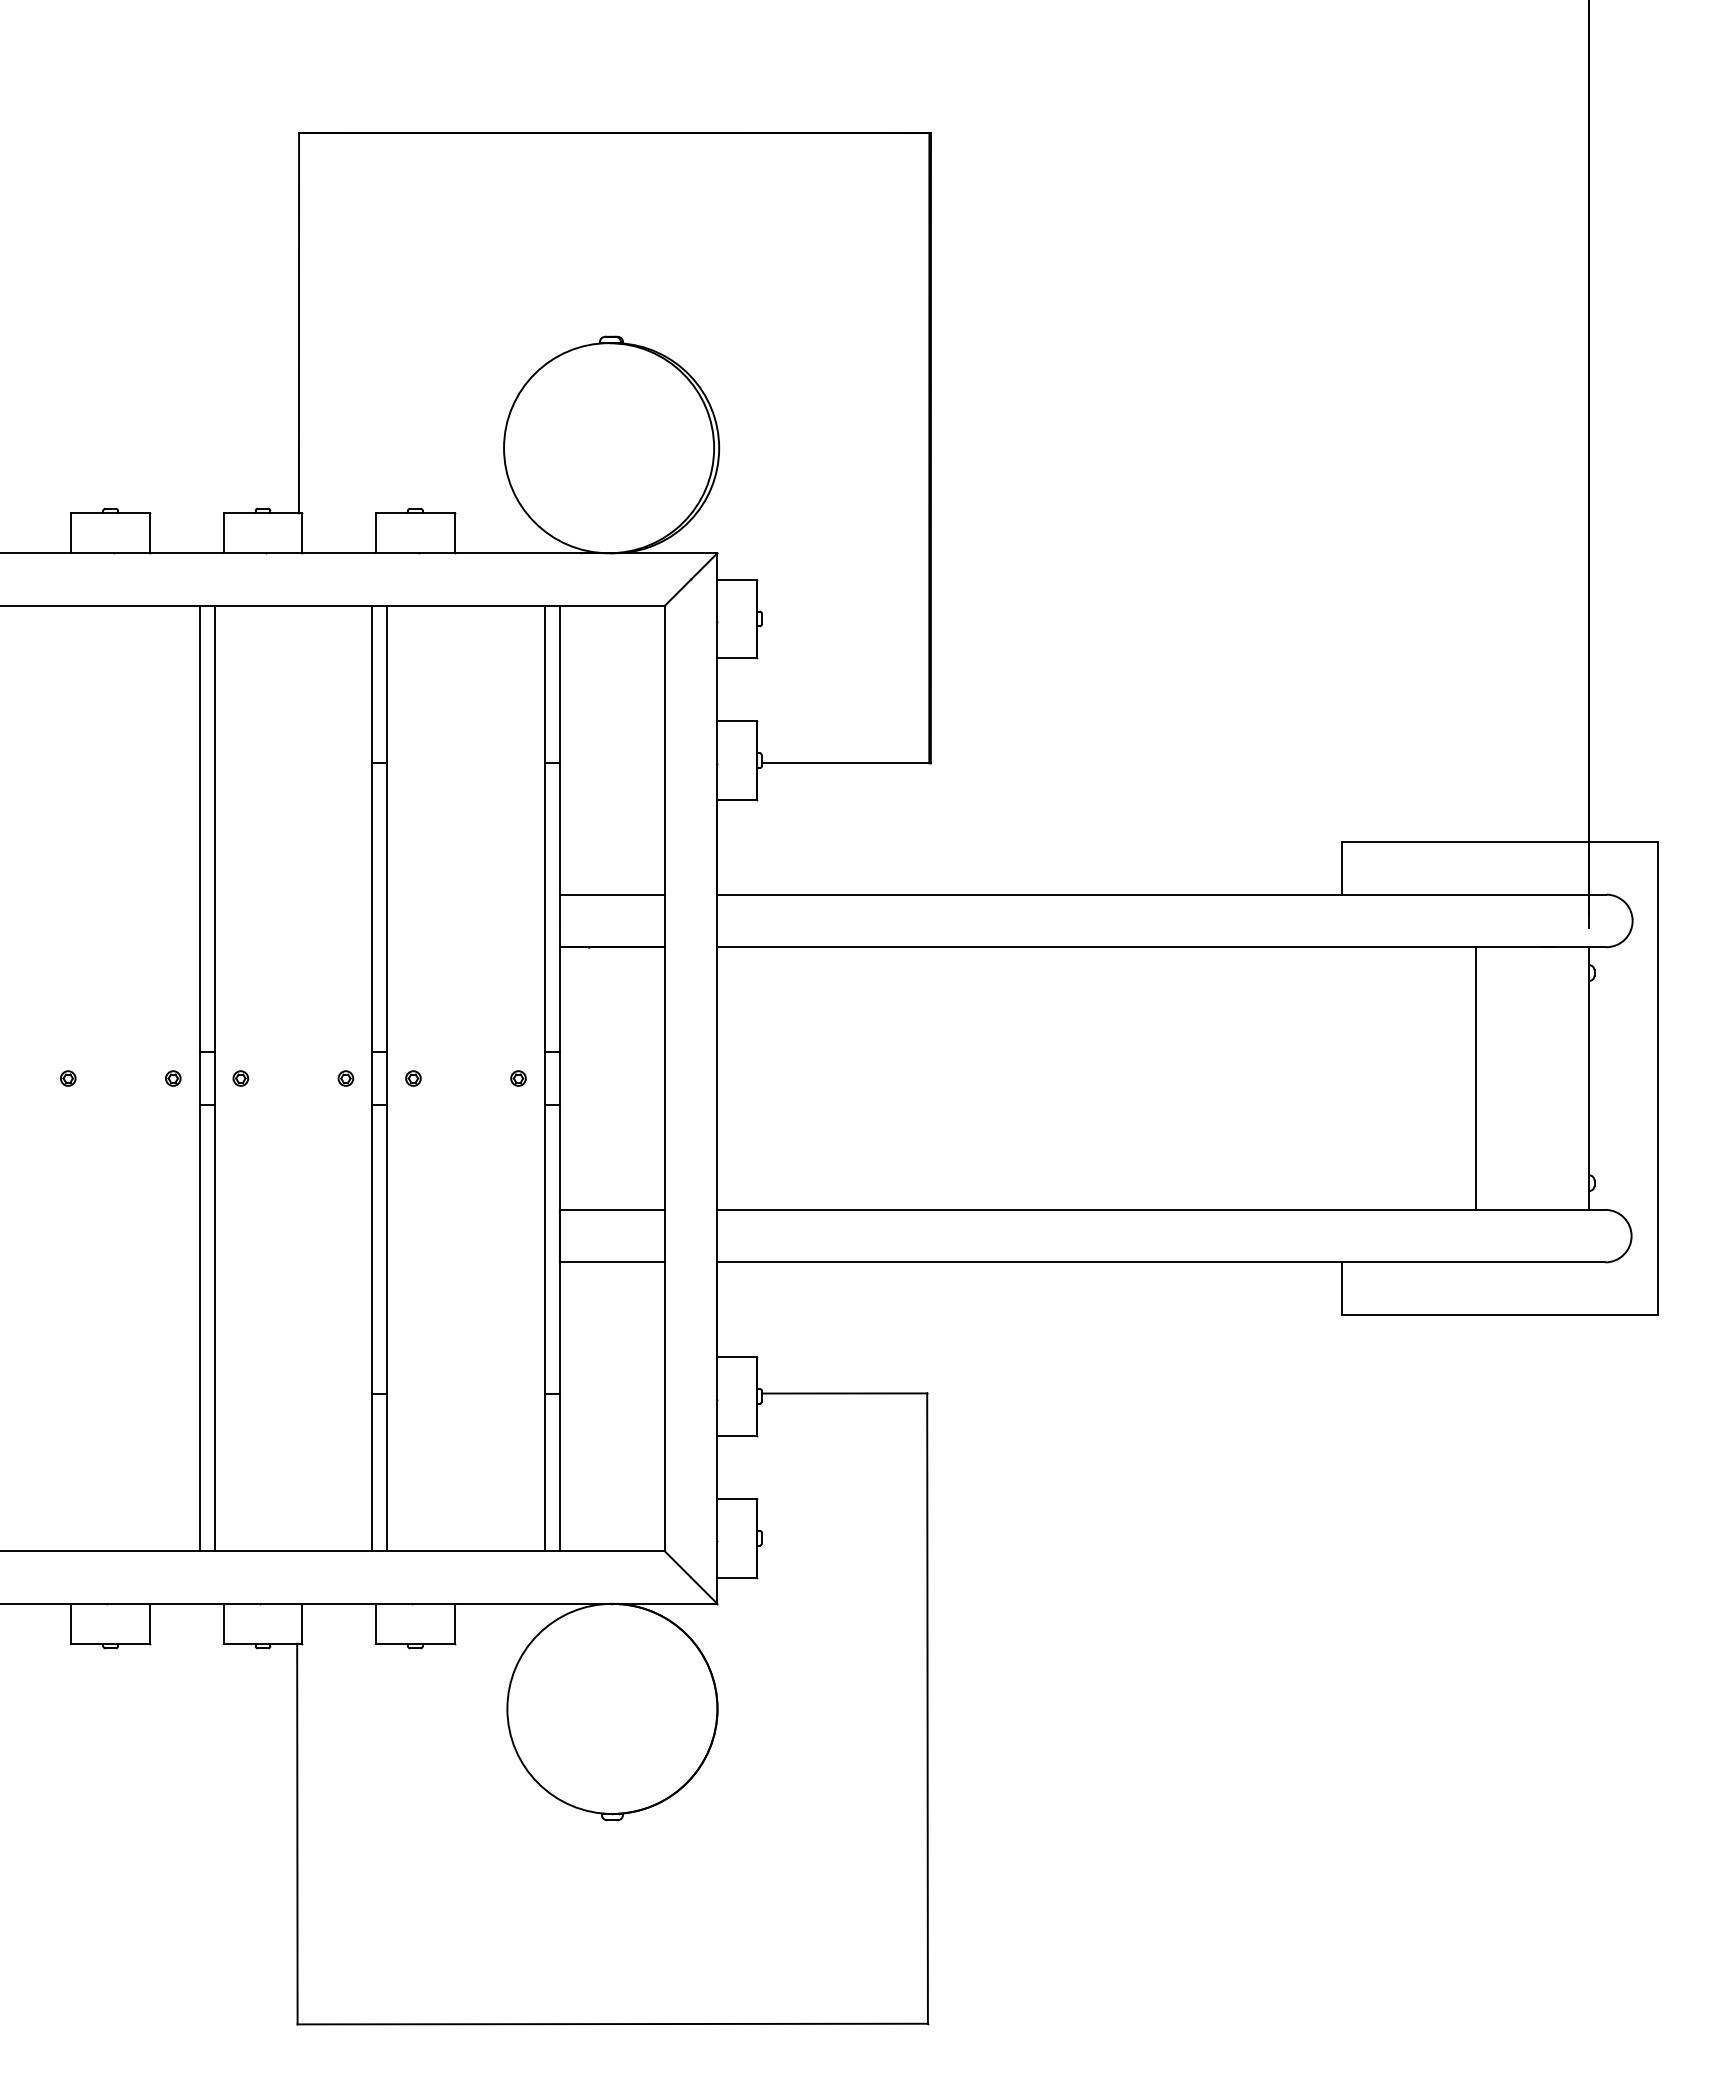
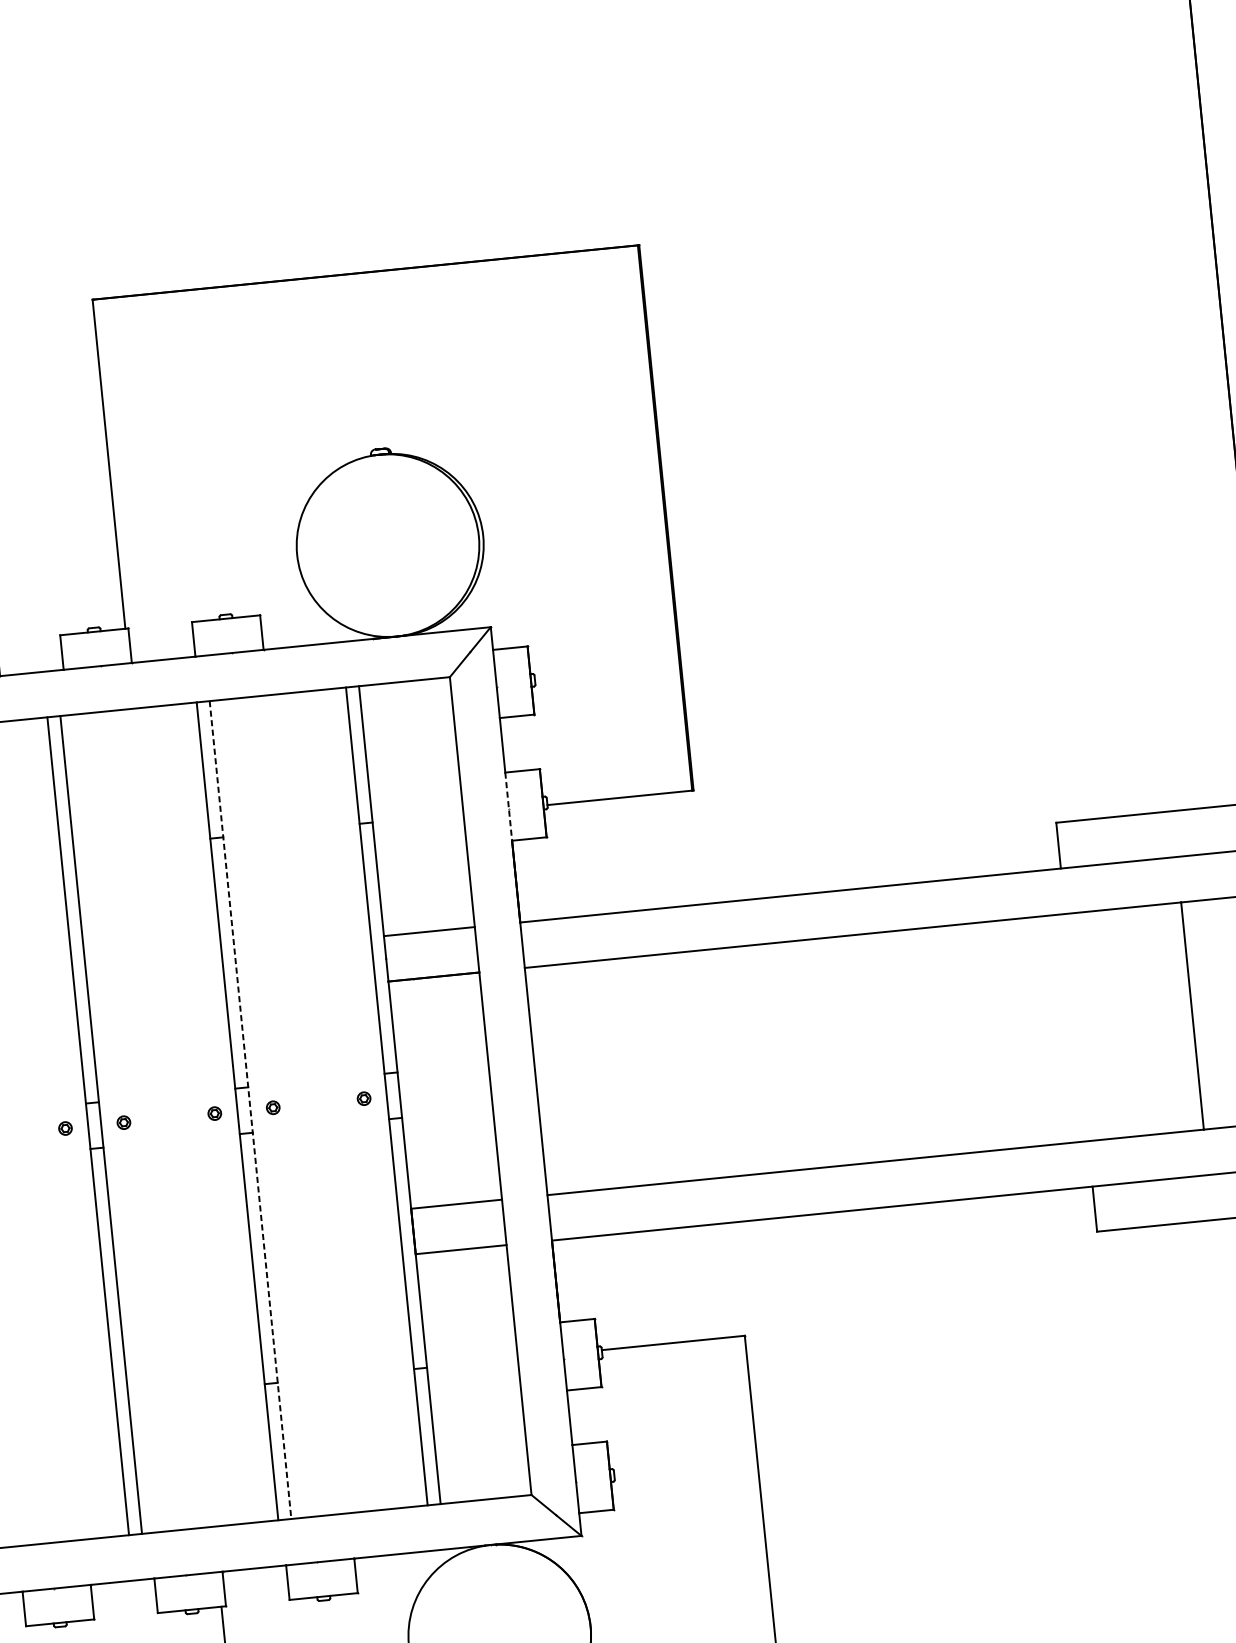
line: (717, 761) -> (508, 807), solid -> dashed
line: (387, 1078) -> (250, 1109), solid -> dashed

